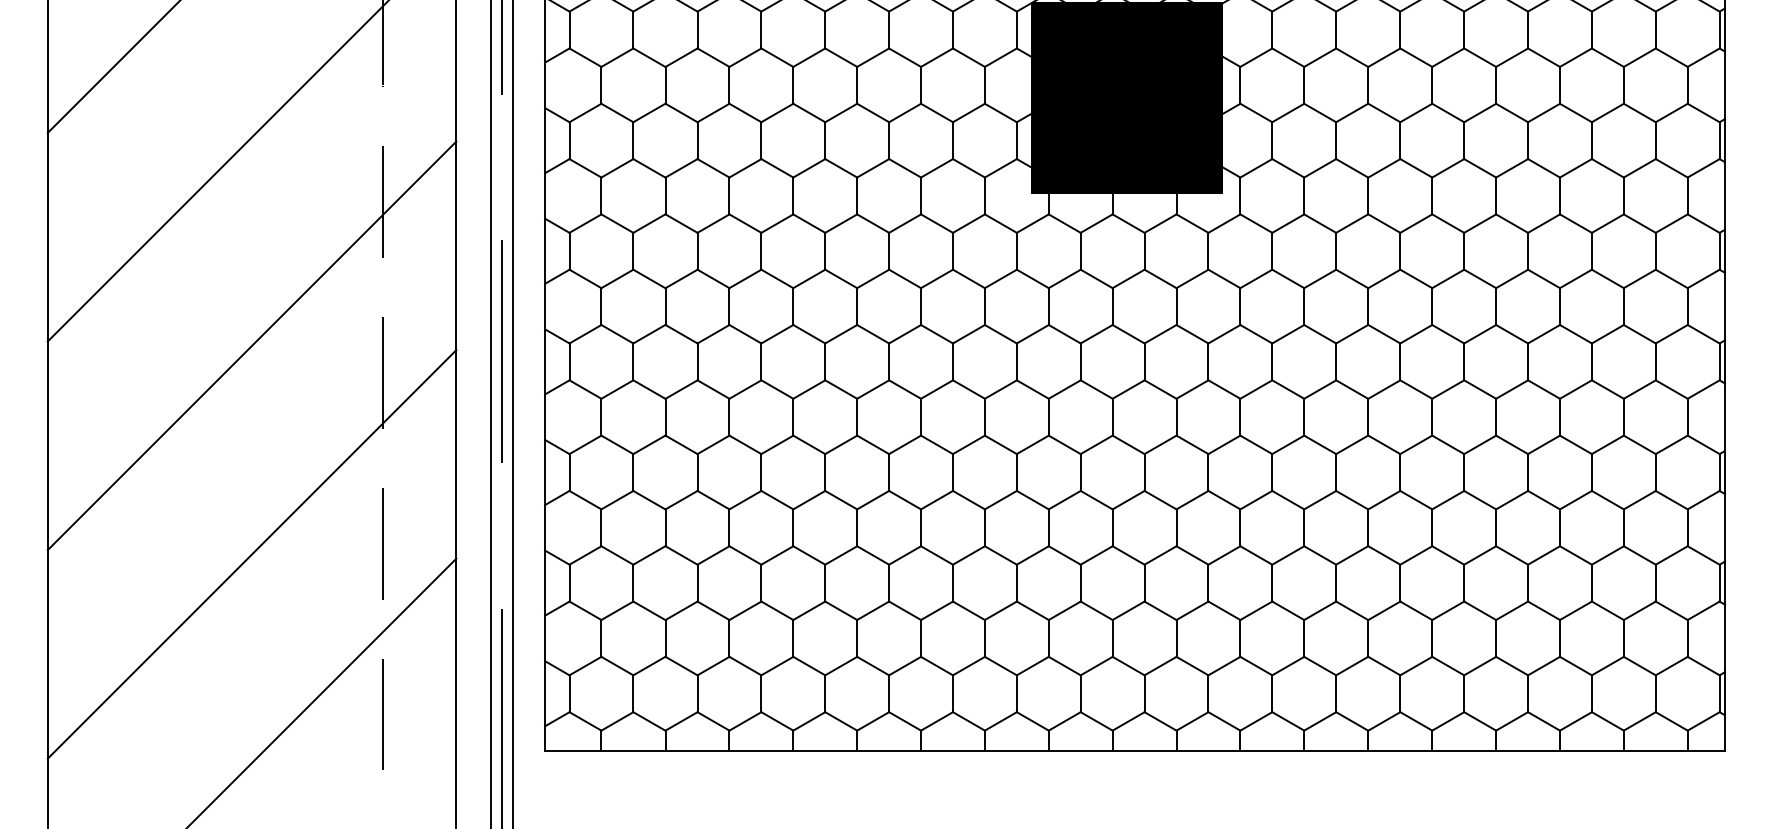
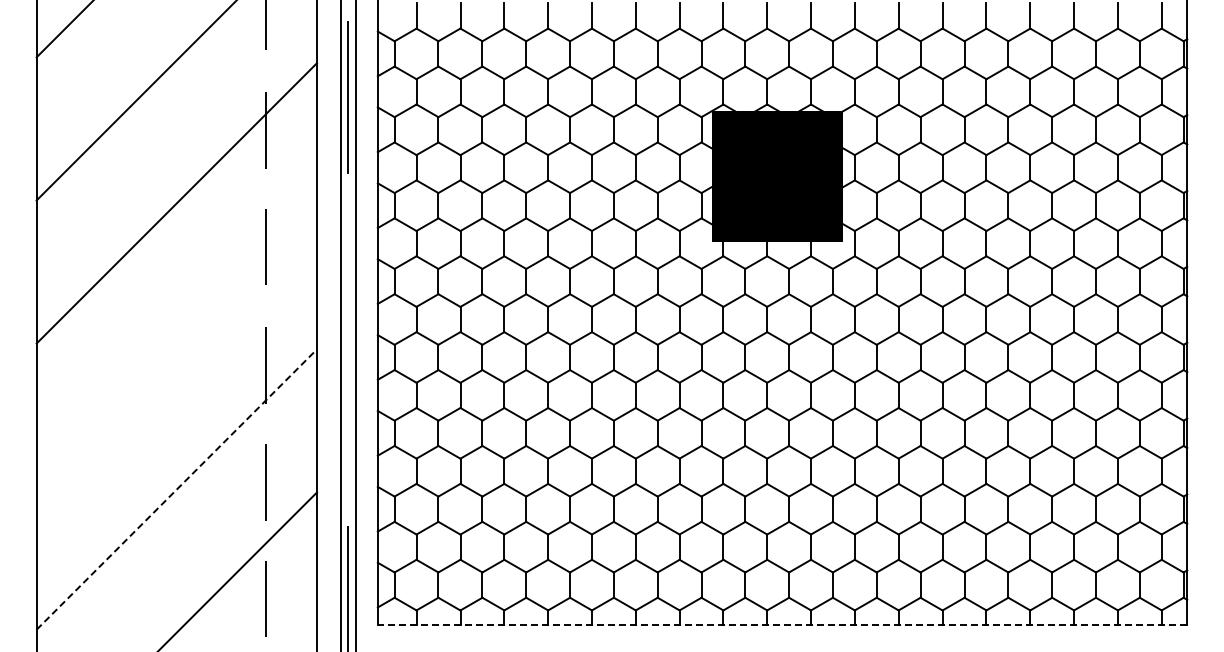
line: (251, 345) -> (176, 346), removed
line: (502, 351) -> (348, 350), removed
line: (253, 554) -> (177, 489), solid -> dashed
line: (1134, 751) -> (782, 624), solid -> dashed

